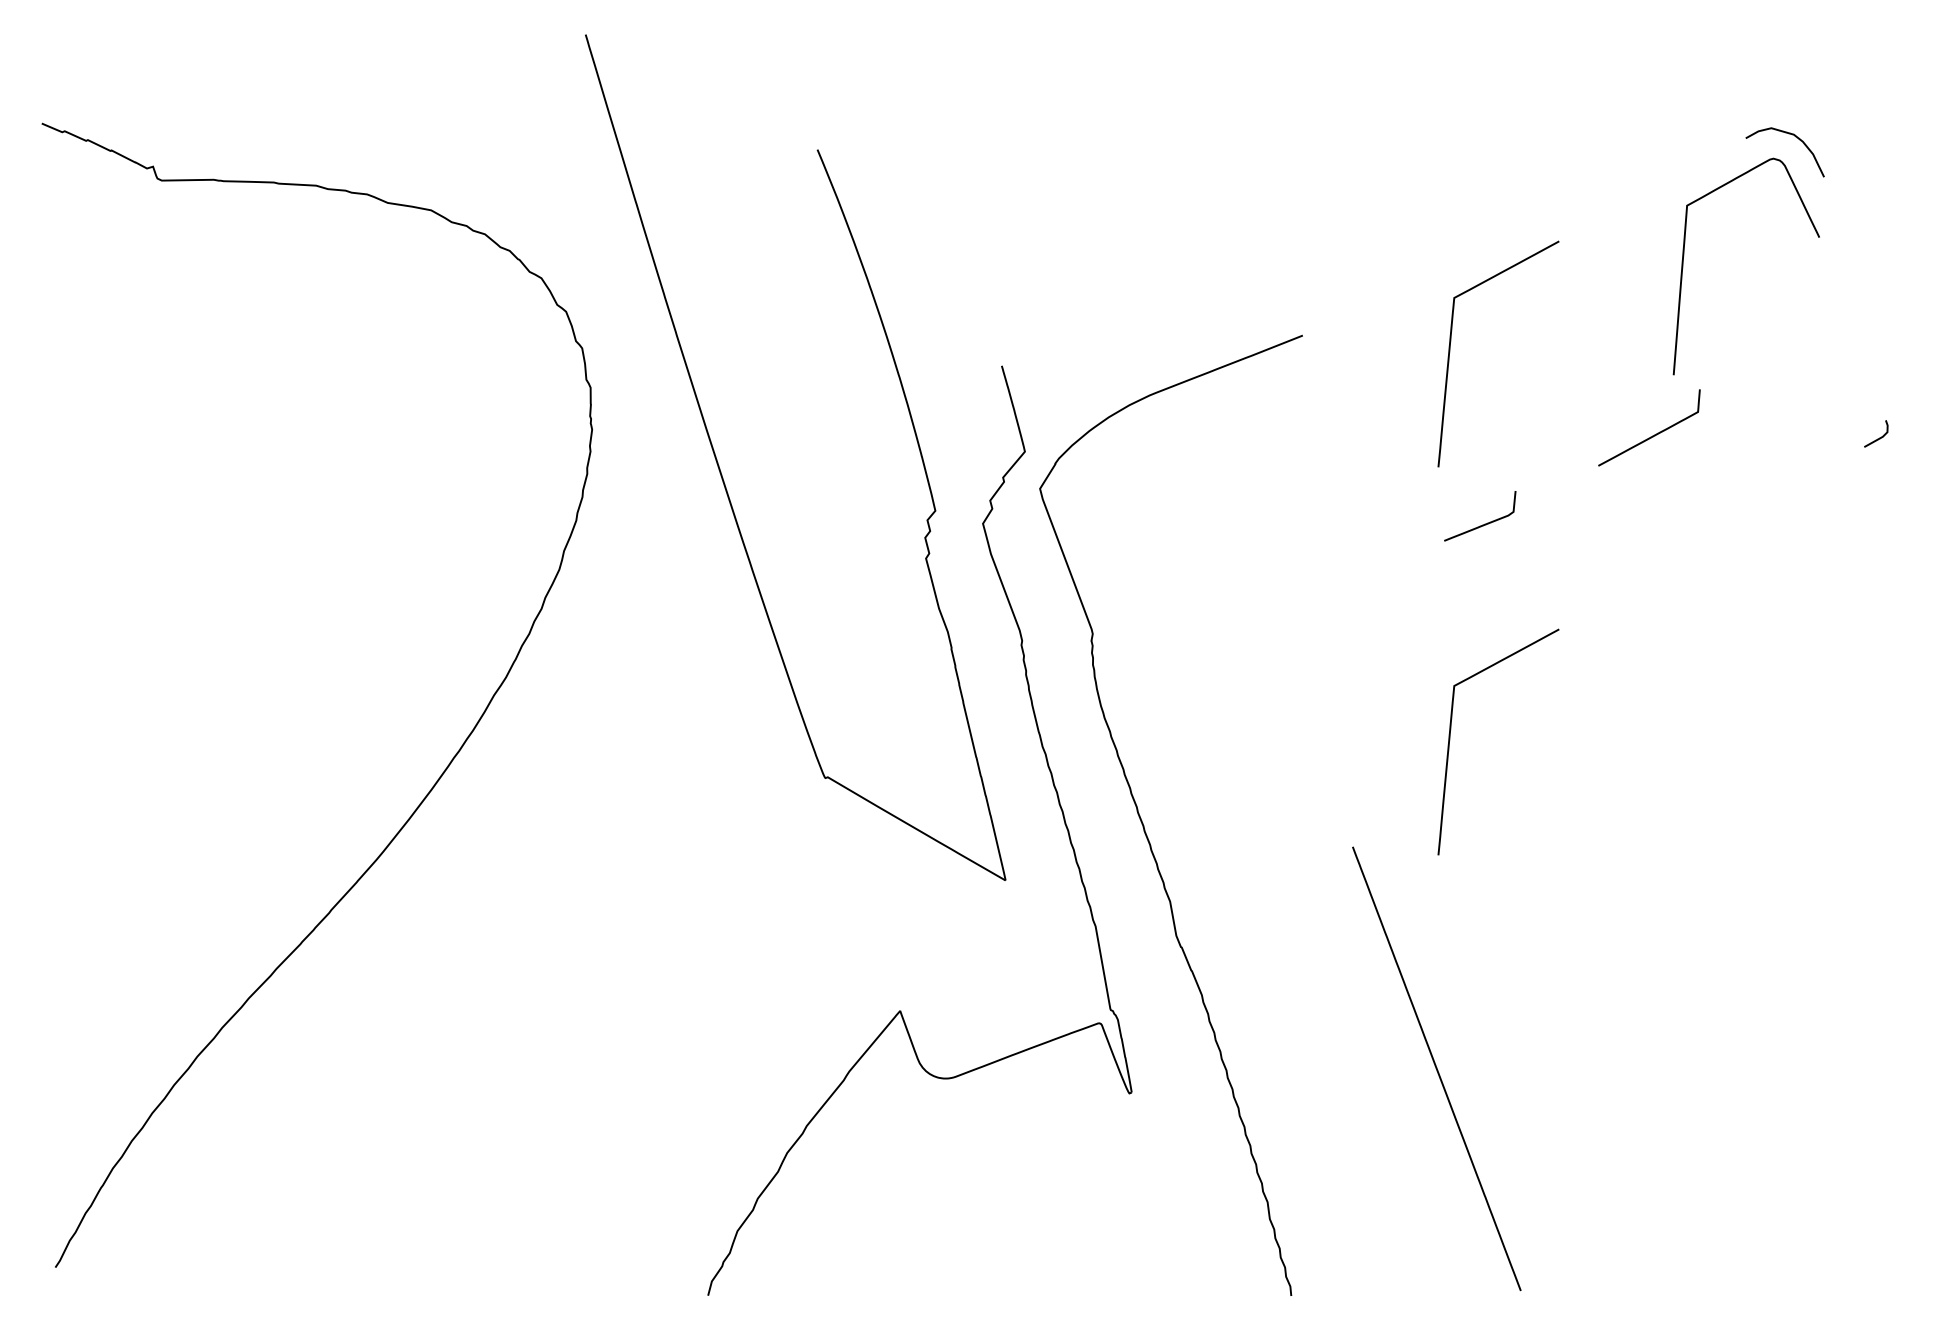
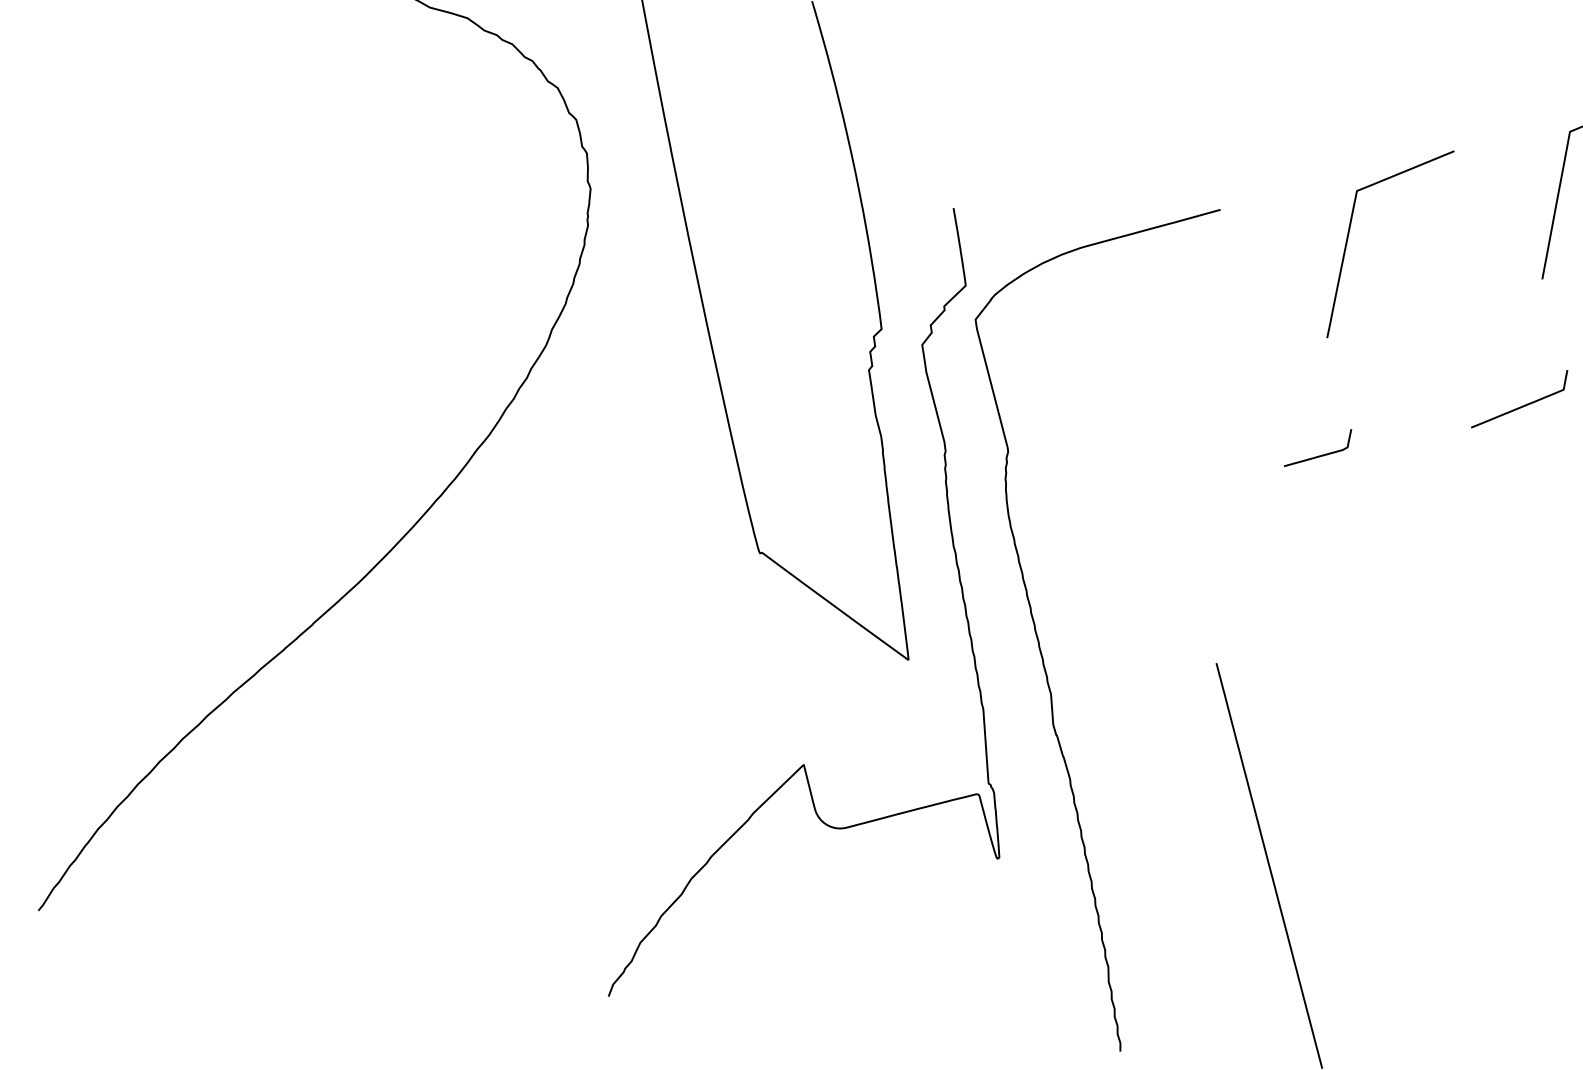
curve: (1652, 435) -> (1521, 406), moved
curve: (1482, 524) -> (1319, 455), moved
curve: (1450, 740) -> (1312, 579), removed

